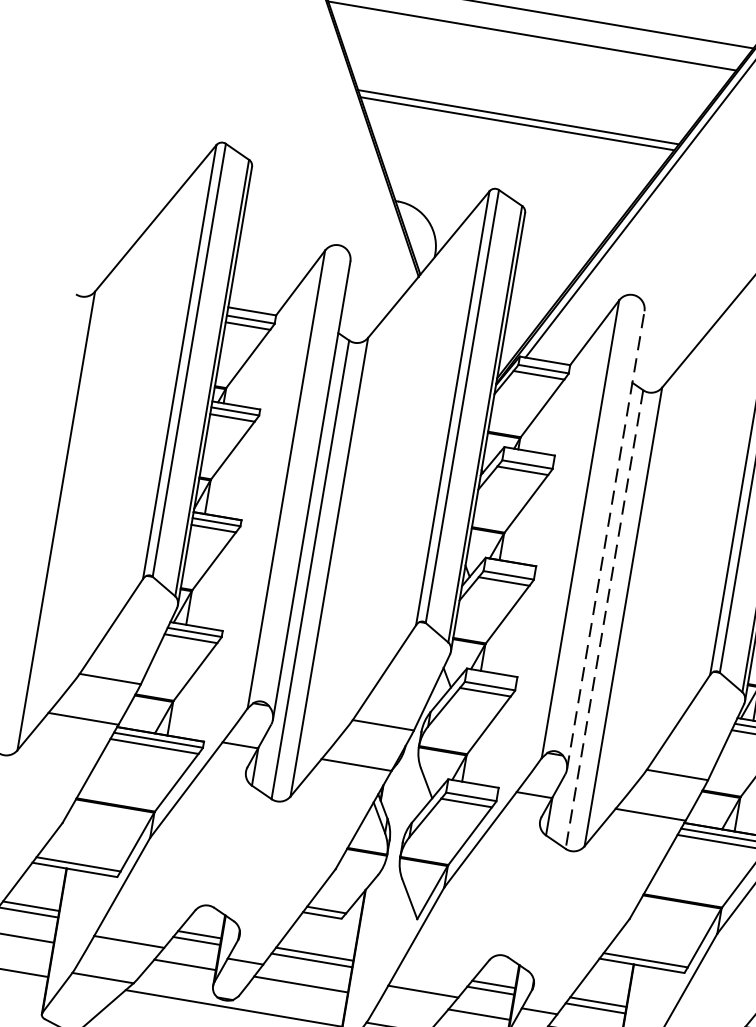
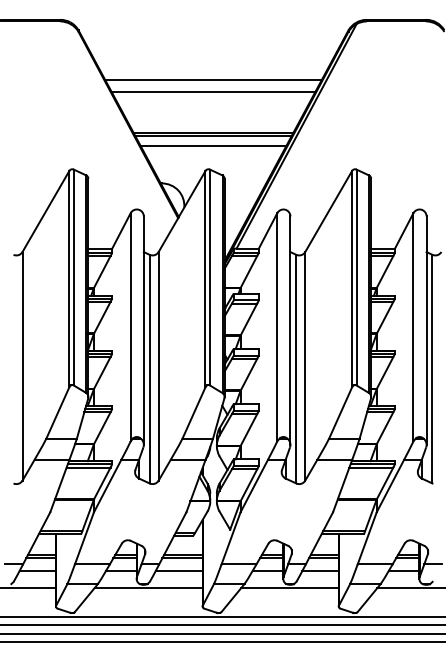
line: (513, 144) -> (213, 146), added
line: (605, 540) -> (290, 330), dashed -> solid
line: (604, 620) -> (296, 369), dashed -> solid

